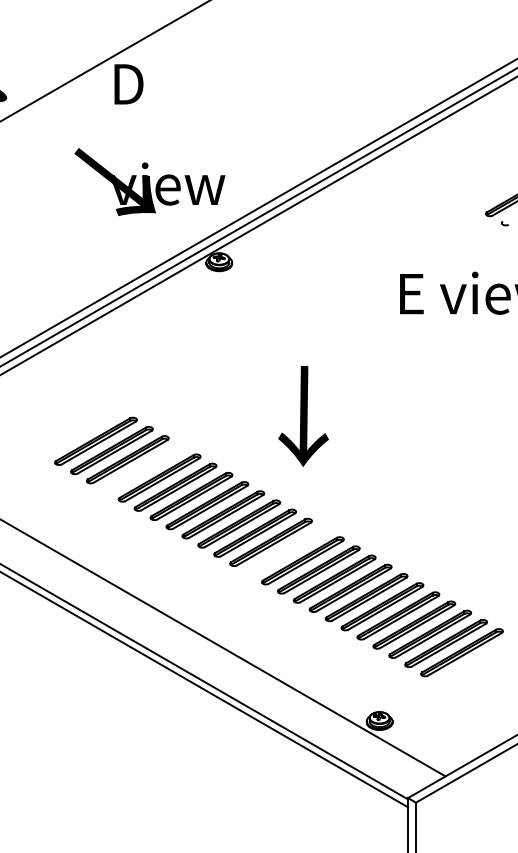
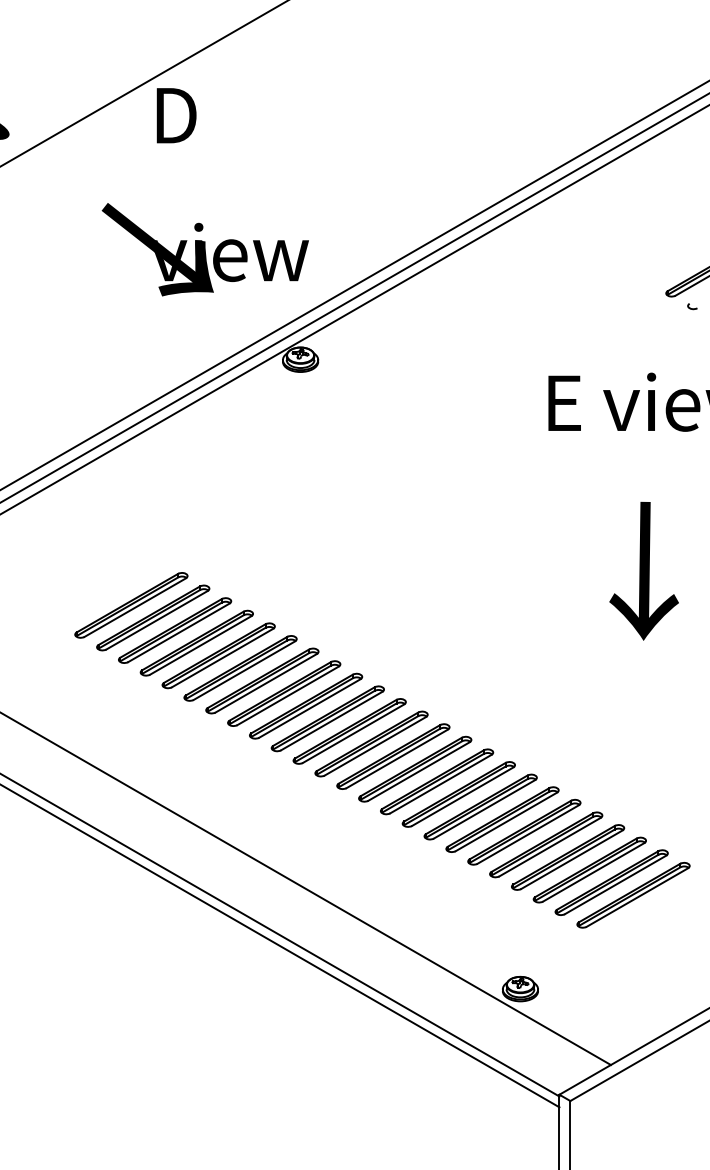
text: (303, 415) -> (643, 570), moved
part: (143, 468) -> (196, 642), added
part: (287, 551) -> (393, 756), added

